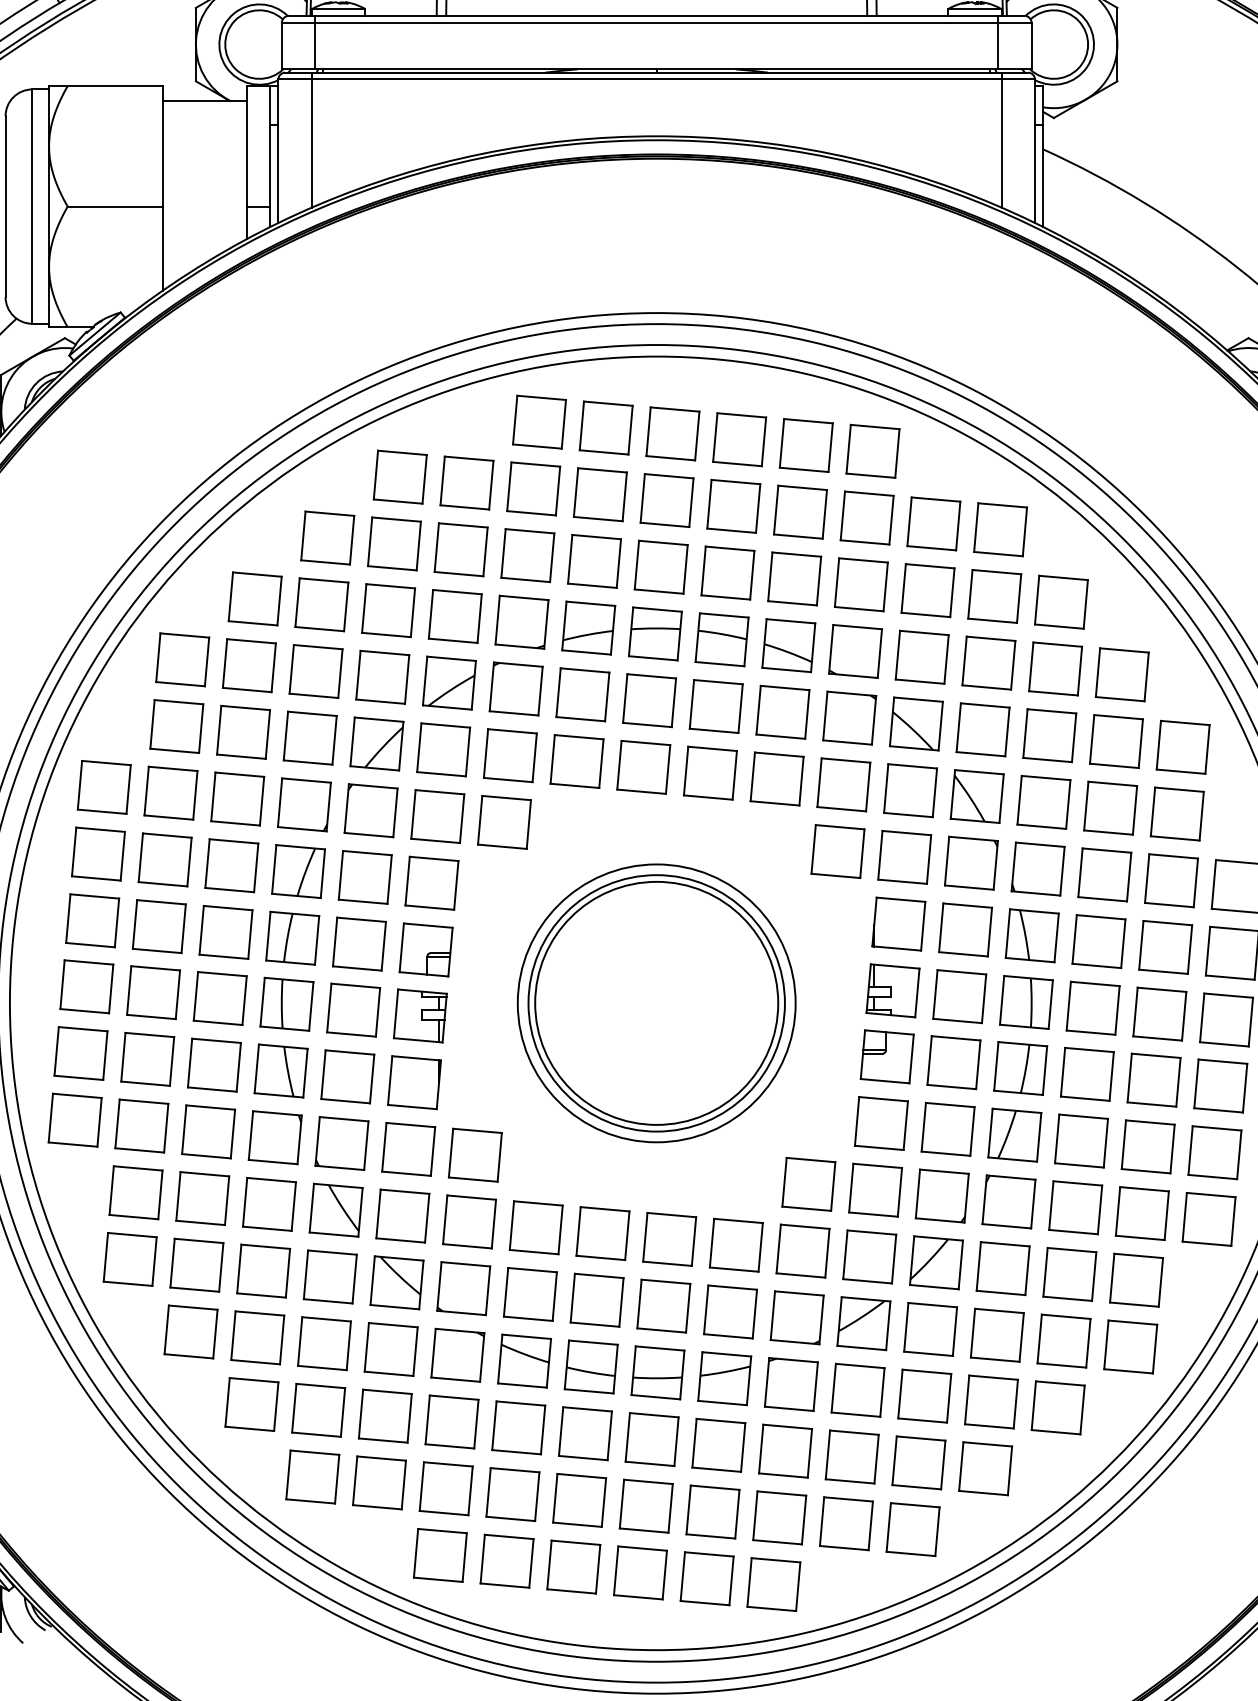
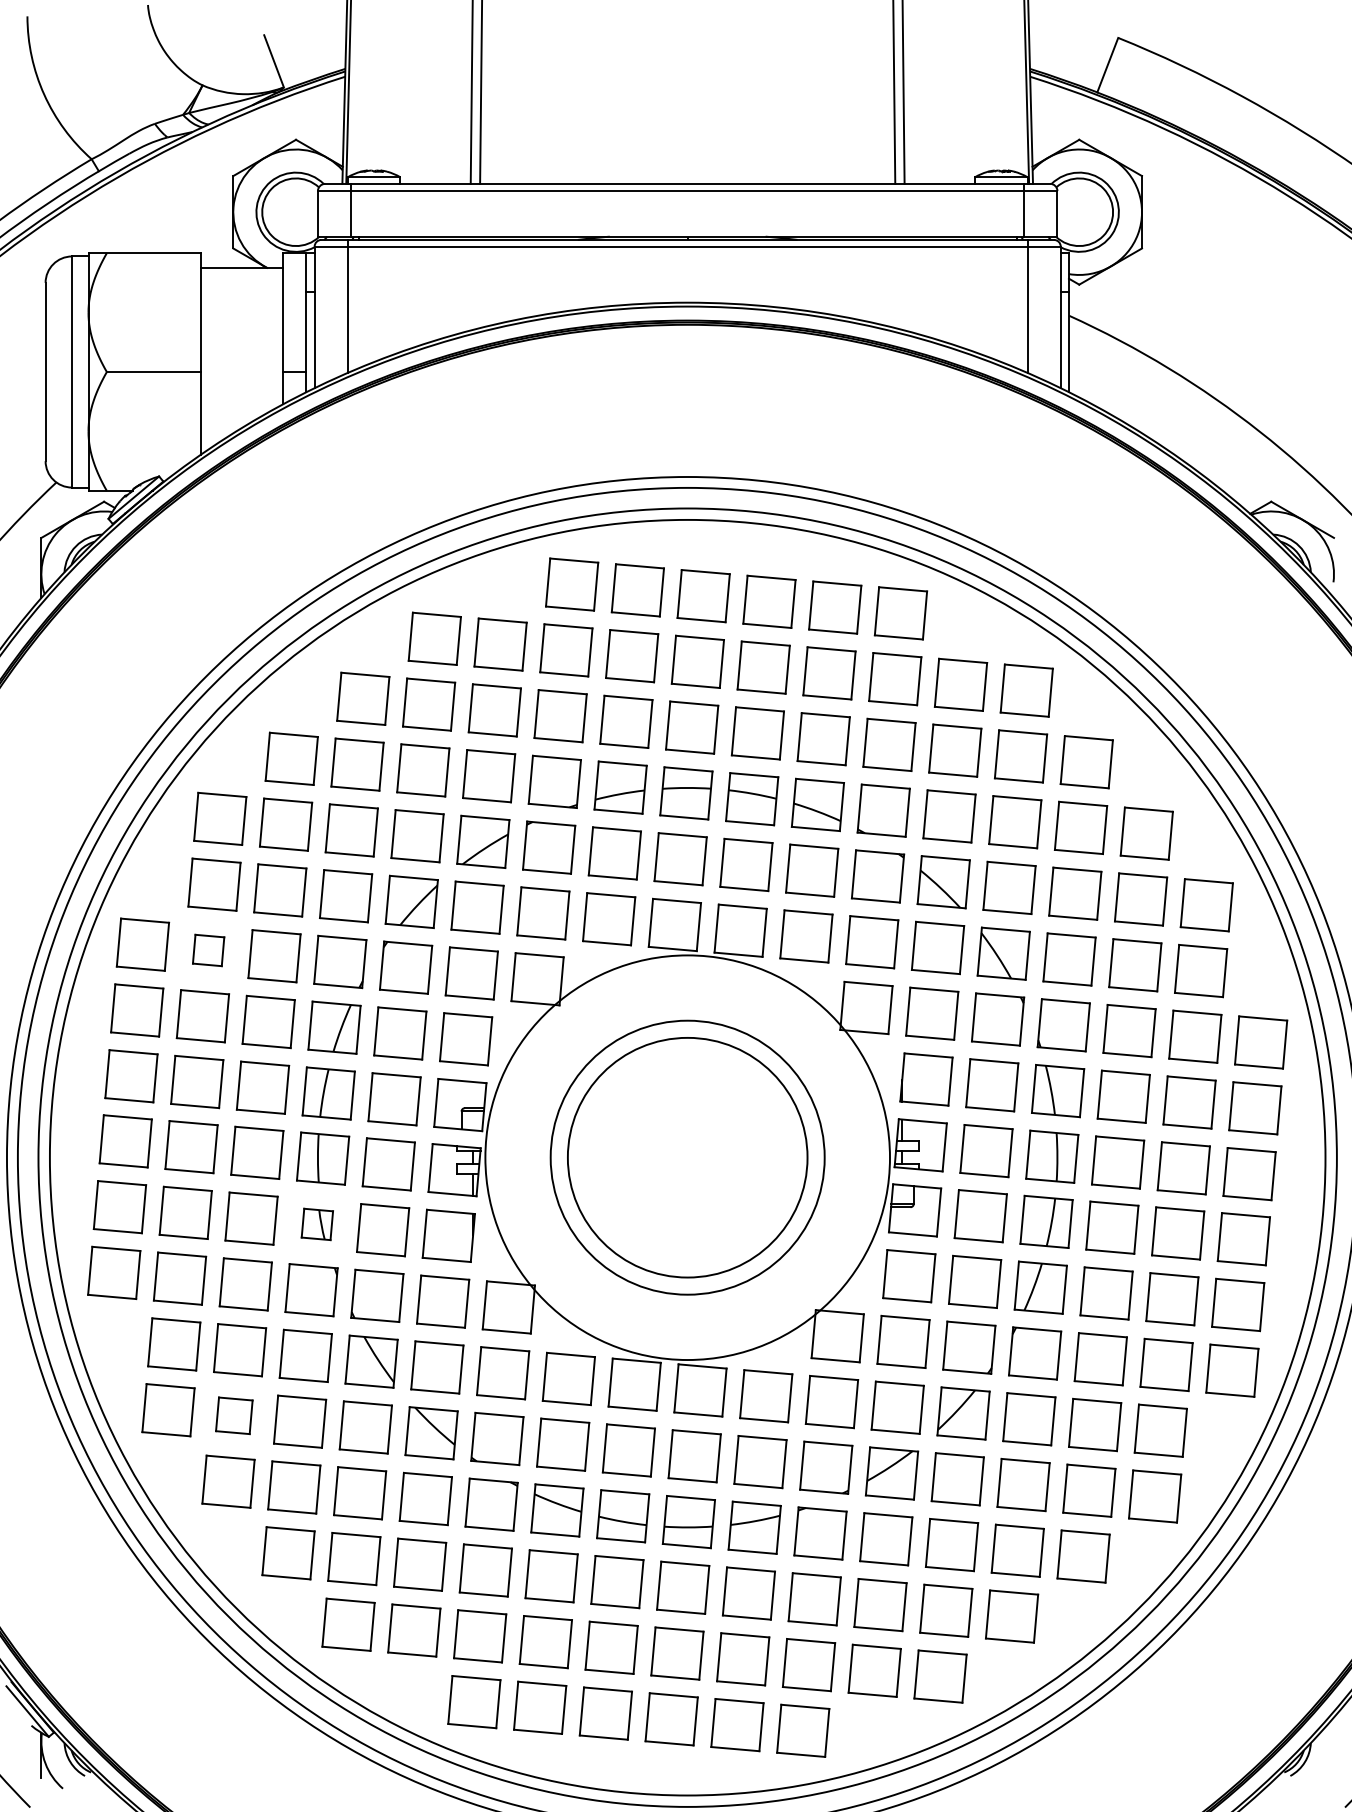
part: (170, 793) -> (208, 950), size x0.6
circle: (656, 1003) -> (687, 1157), size x1.6
part: (281, 1071) -> (317, 1224), size x0.6
part: (197, 1264) -> (234, 1415), size x0.7

